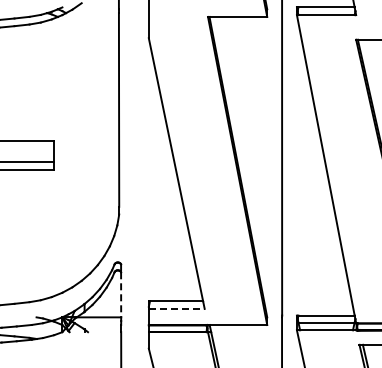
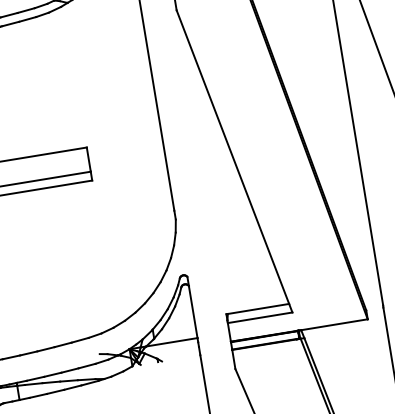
line: (121, 294) -> (193, 311), dashed -> solid
line: (176, 308) -> (259, 317), dashed -> solid

